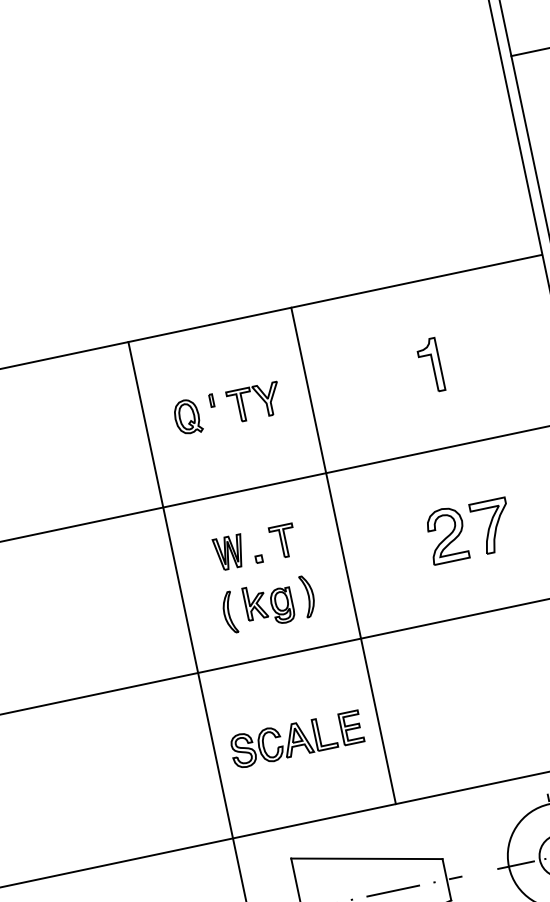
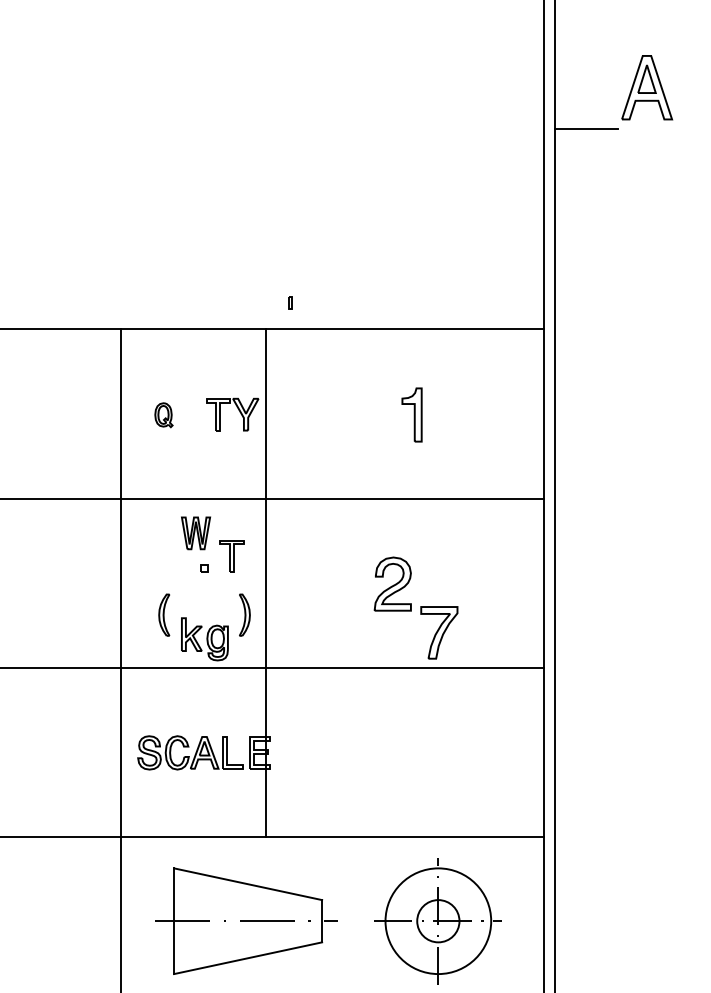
part: (211, 400) -> (290, 302), moved
part: (187, 417) -> (163, 415), size x0.7
part: (492, 526) -> (439, 632), moved
part: (229, 552) -> (195, 533), moved
line: (343, 555) -> (265, 582), moved
part: (268, 604) -> (204, 639), moved

